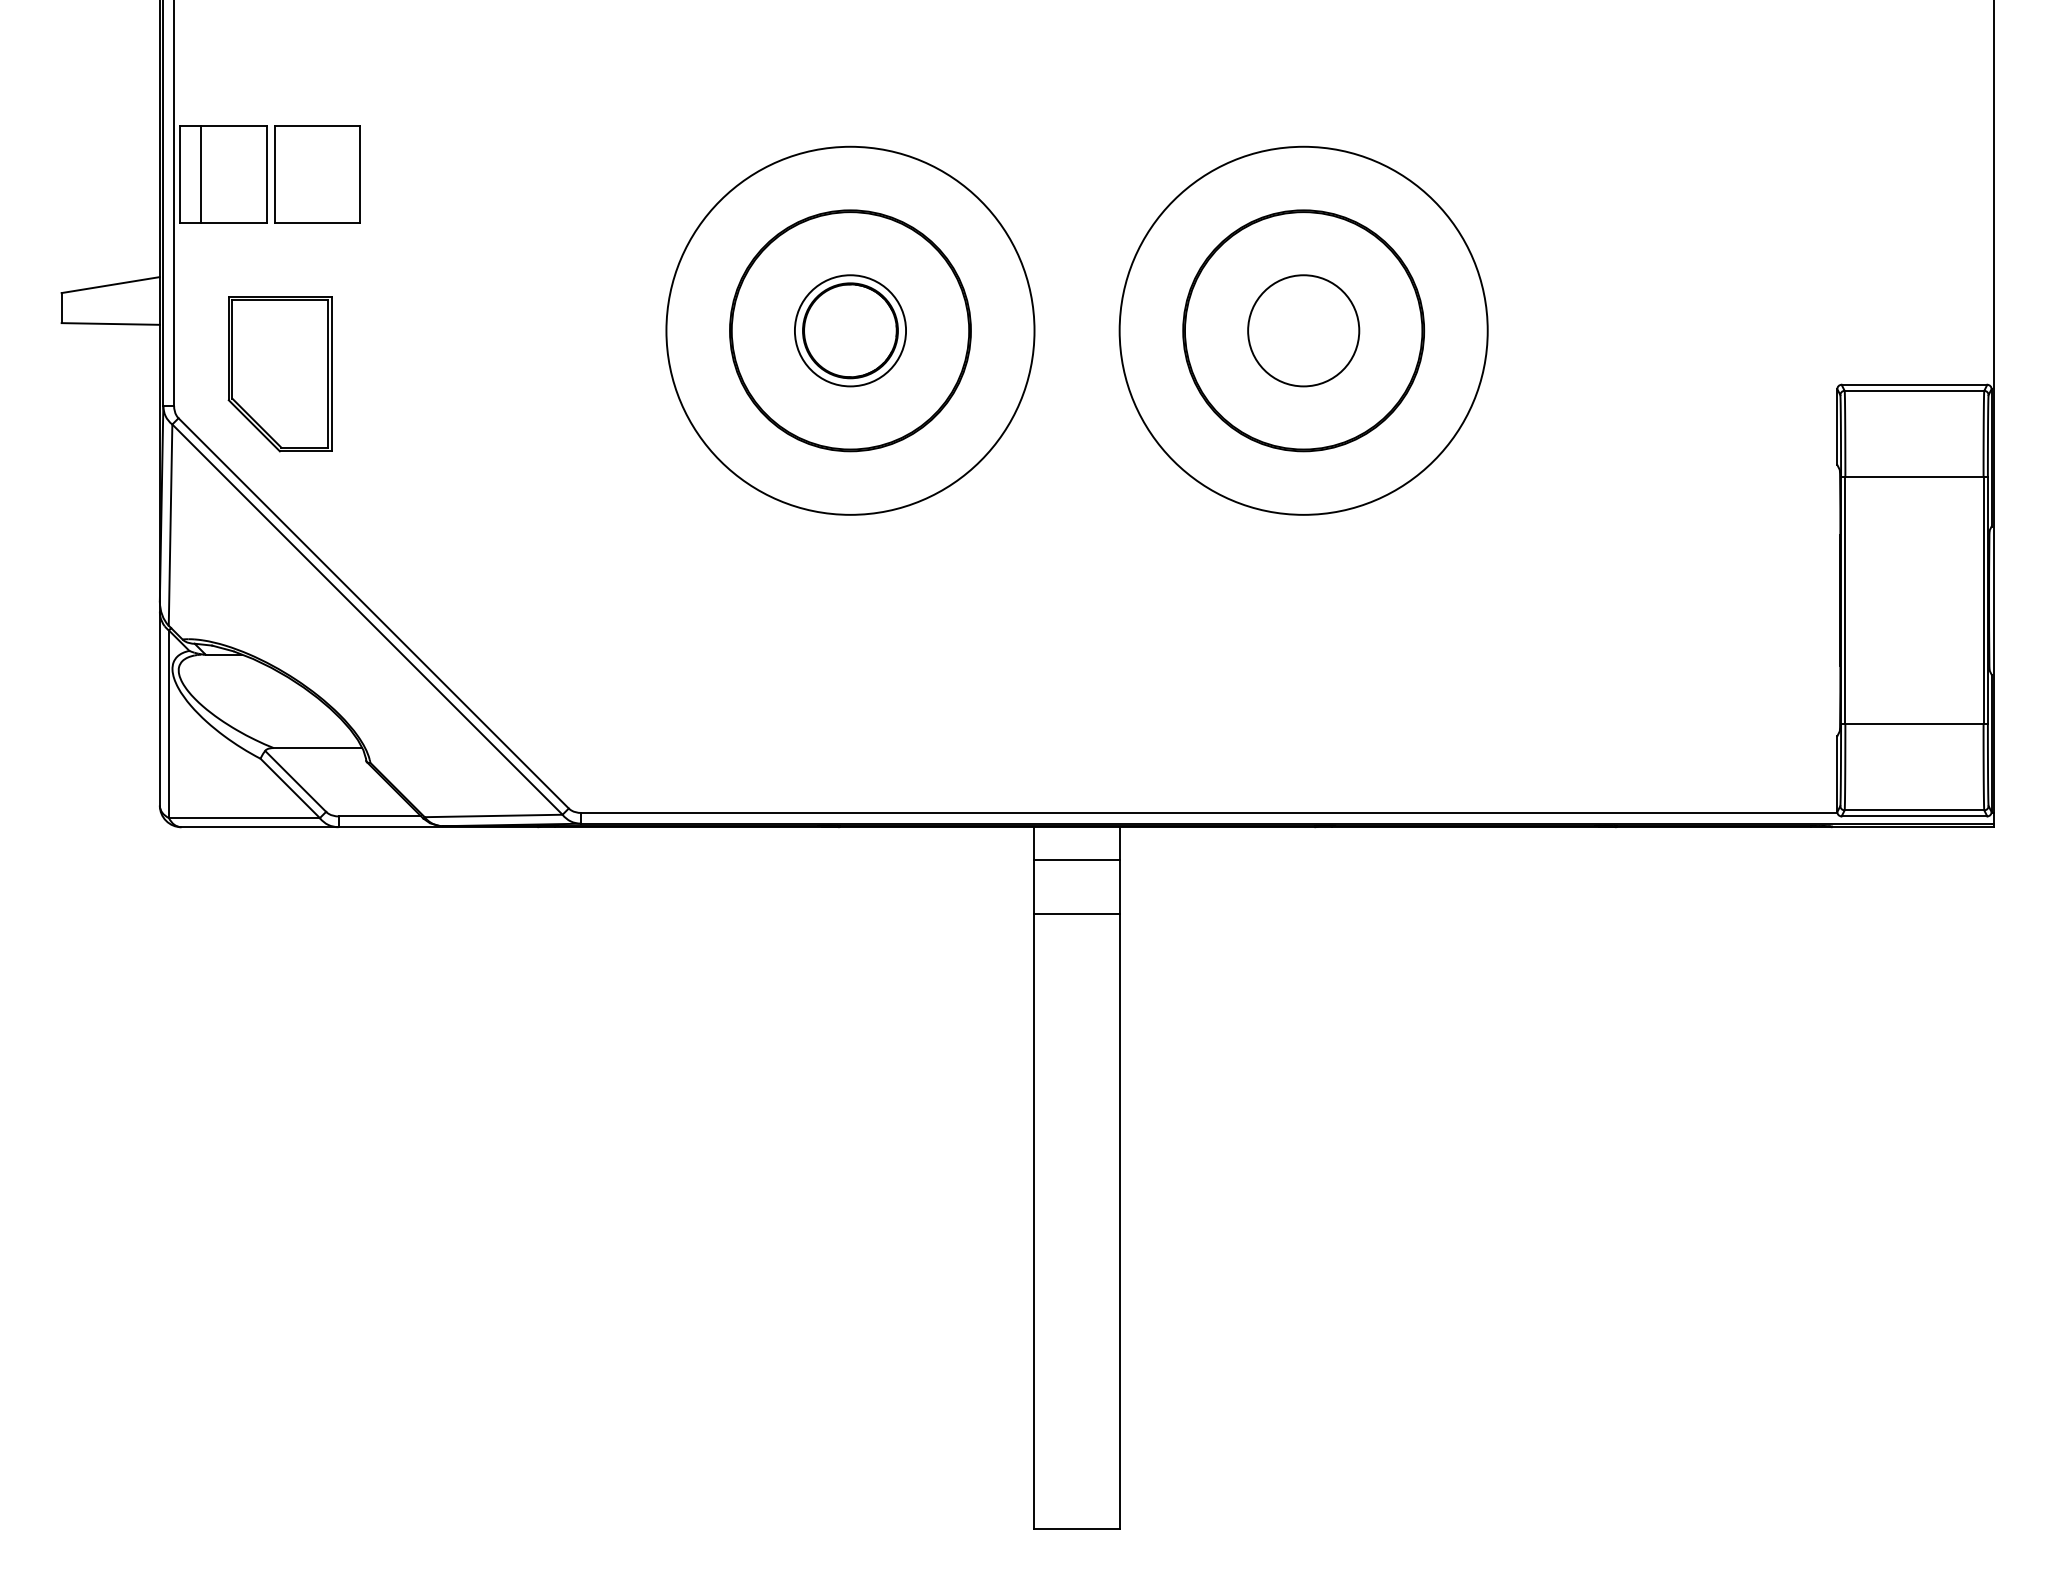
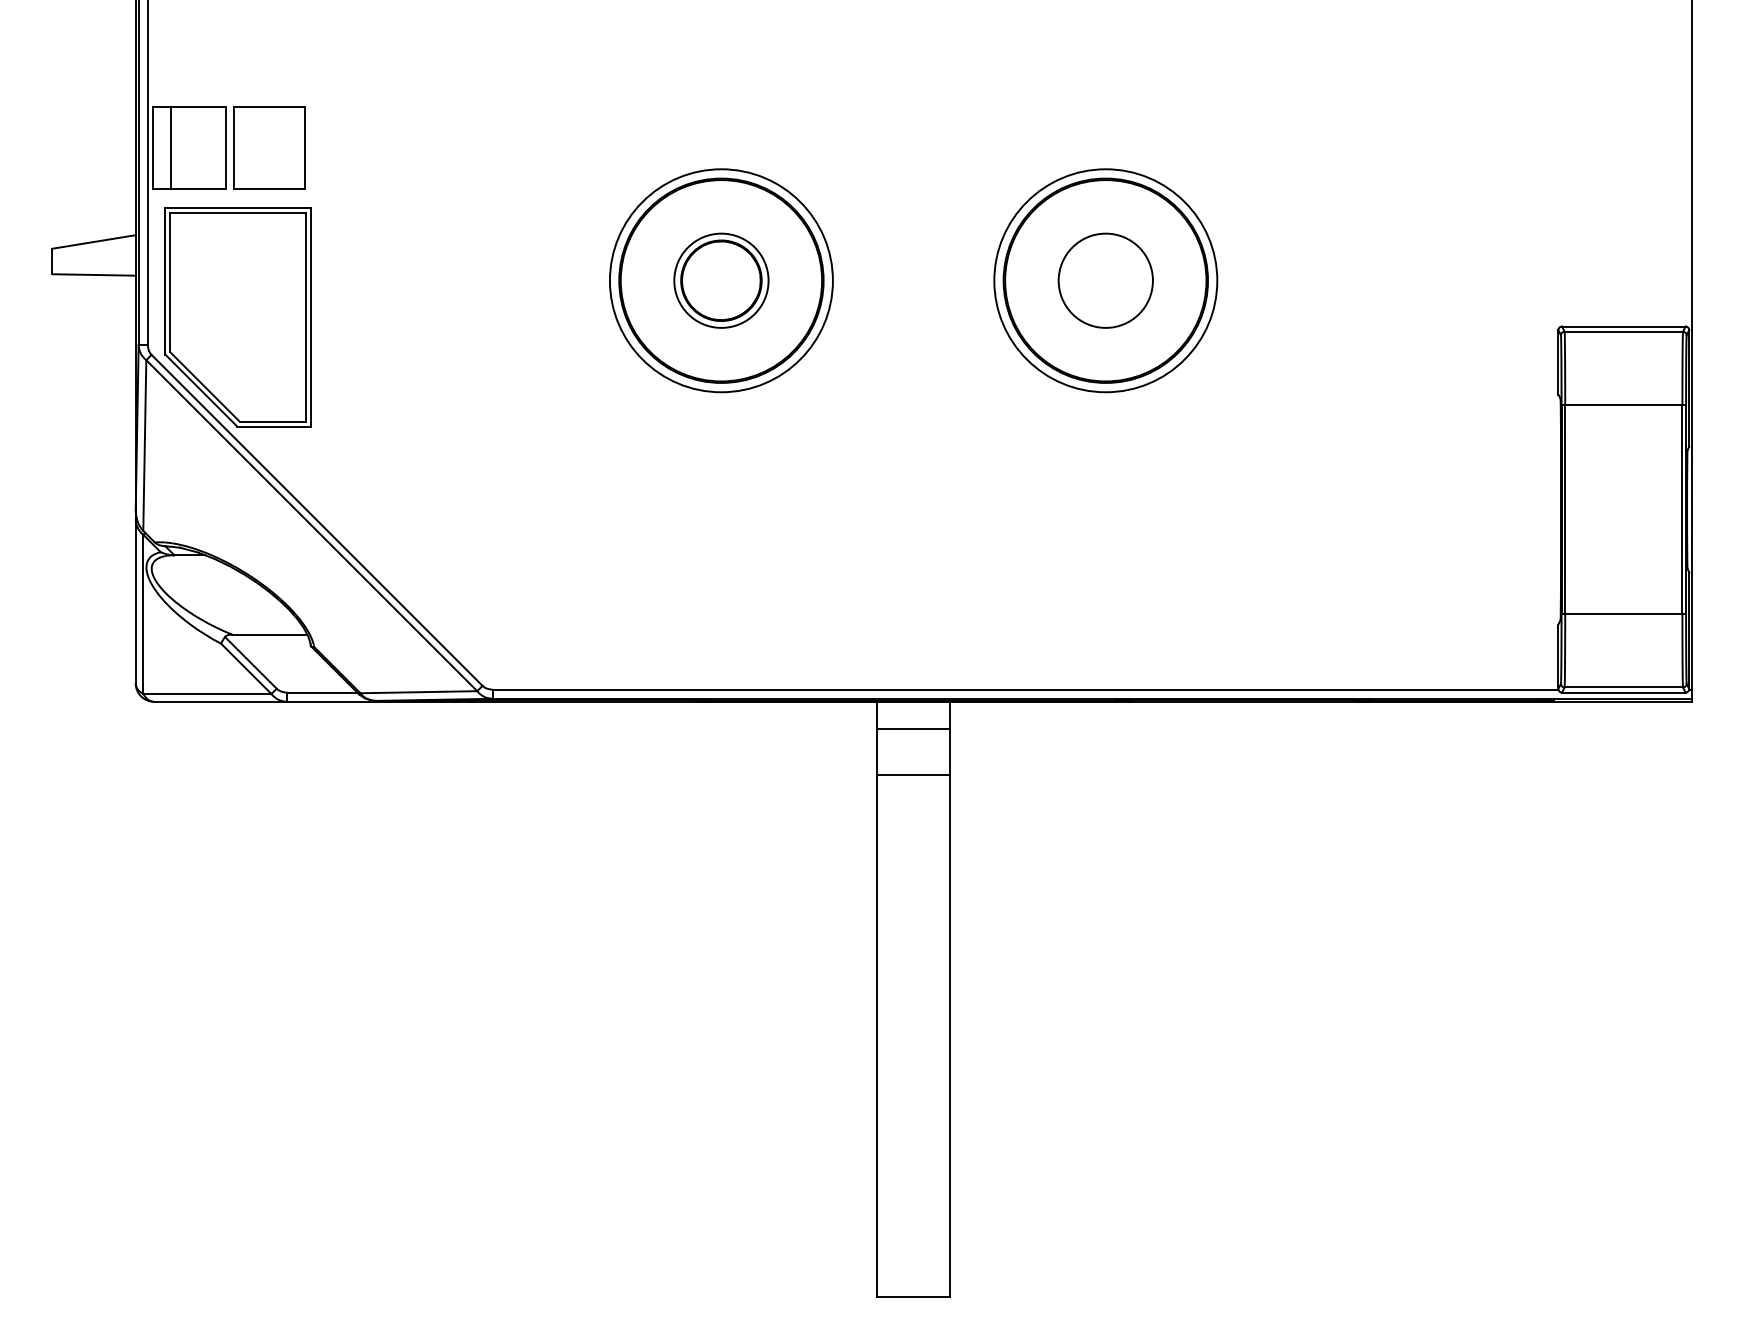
circle: (850, 330) -> (721, 280), size x0.71
circle: (1303, 330) -> (1105, 280), size x0.71
part: (279, 373) -> (237, 316), size x1.67

